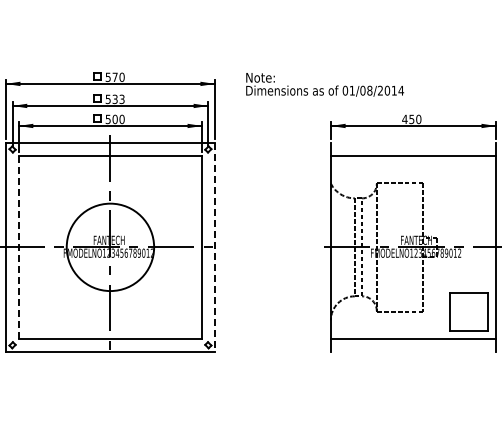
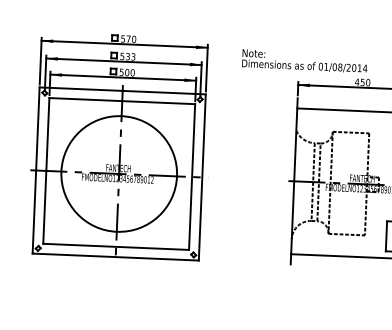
text: (325, 84) -> (305, 61), moved
line: (18, 247) -> (46, 171), dashed -> solid
circle: (110, 247) -> (119, 174), size x1.67
line: (215, 247) -> (202, 177), dashed -> solid

